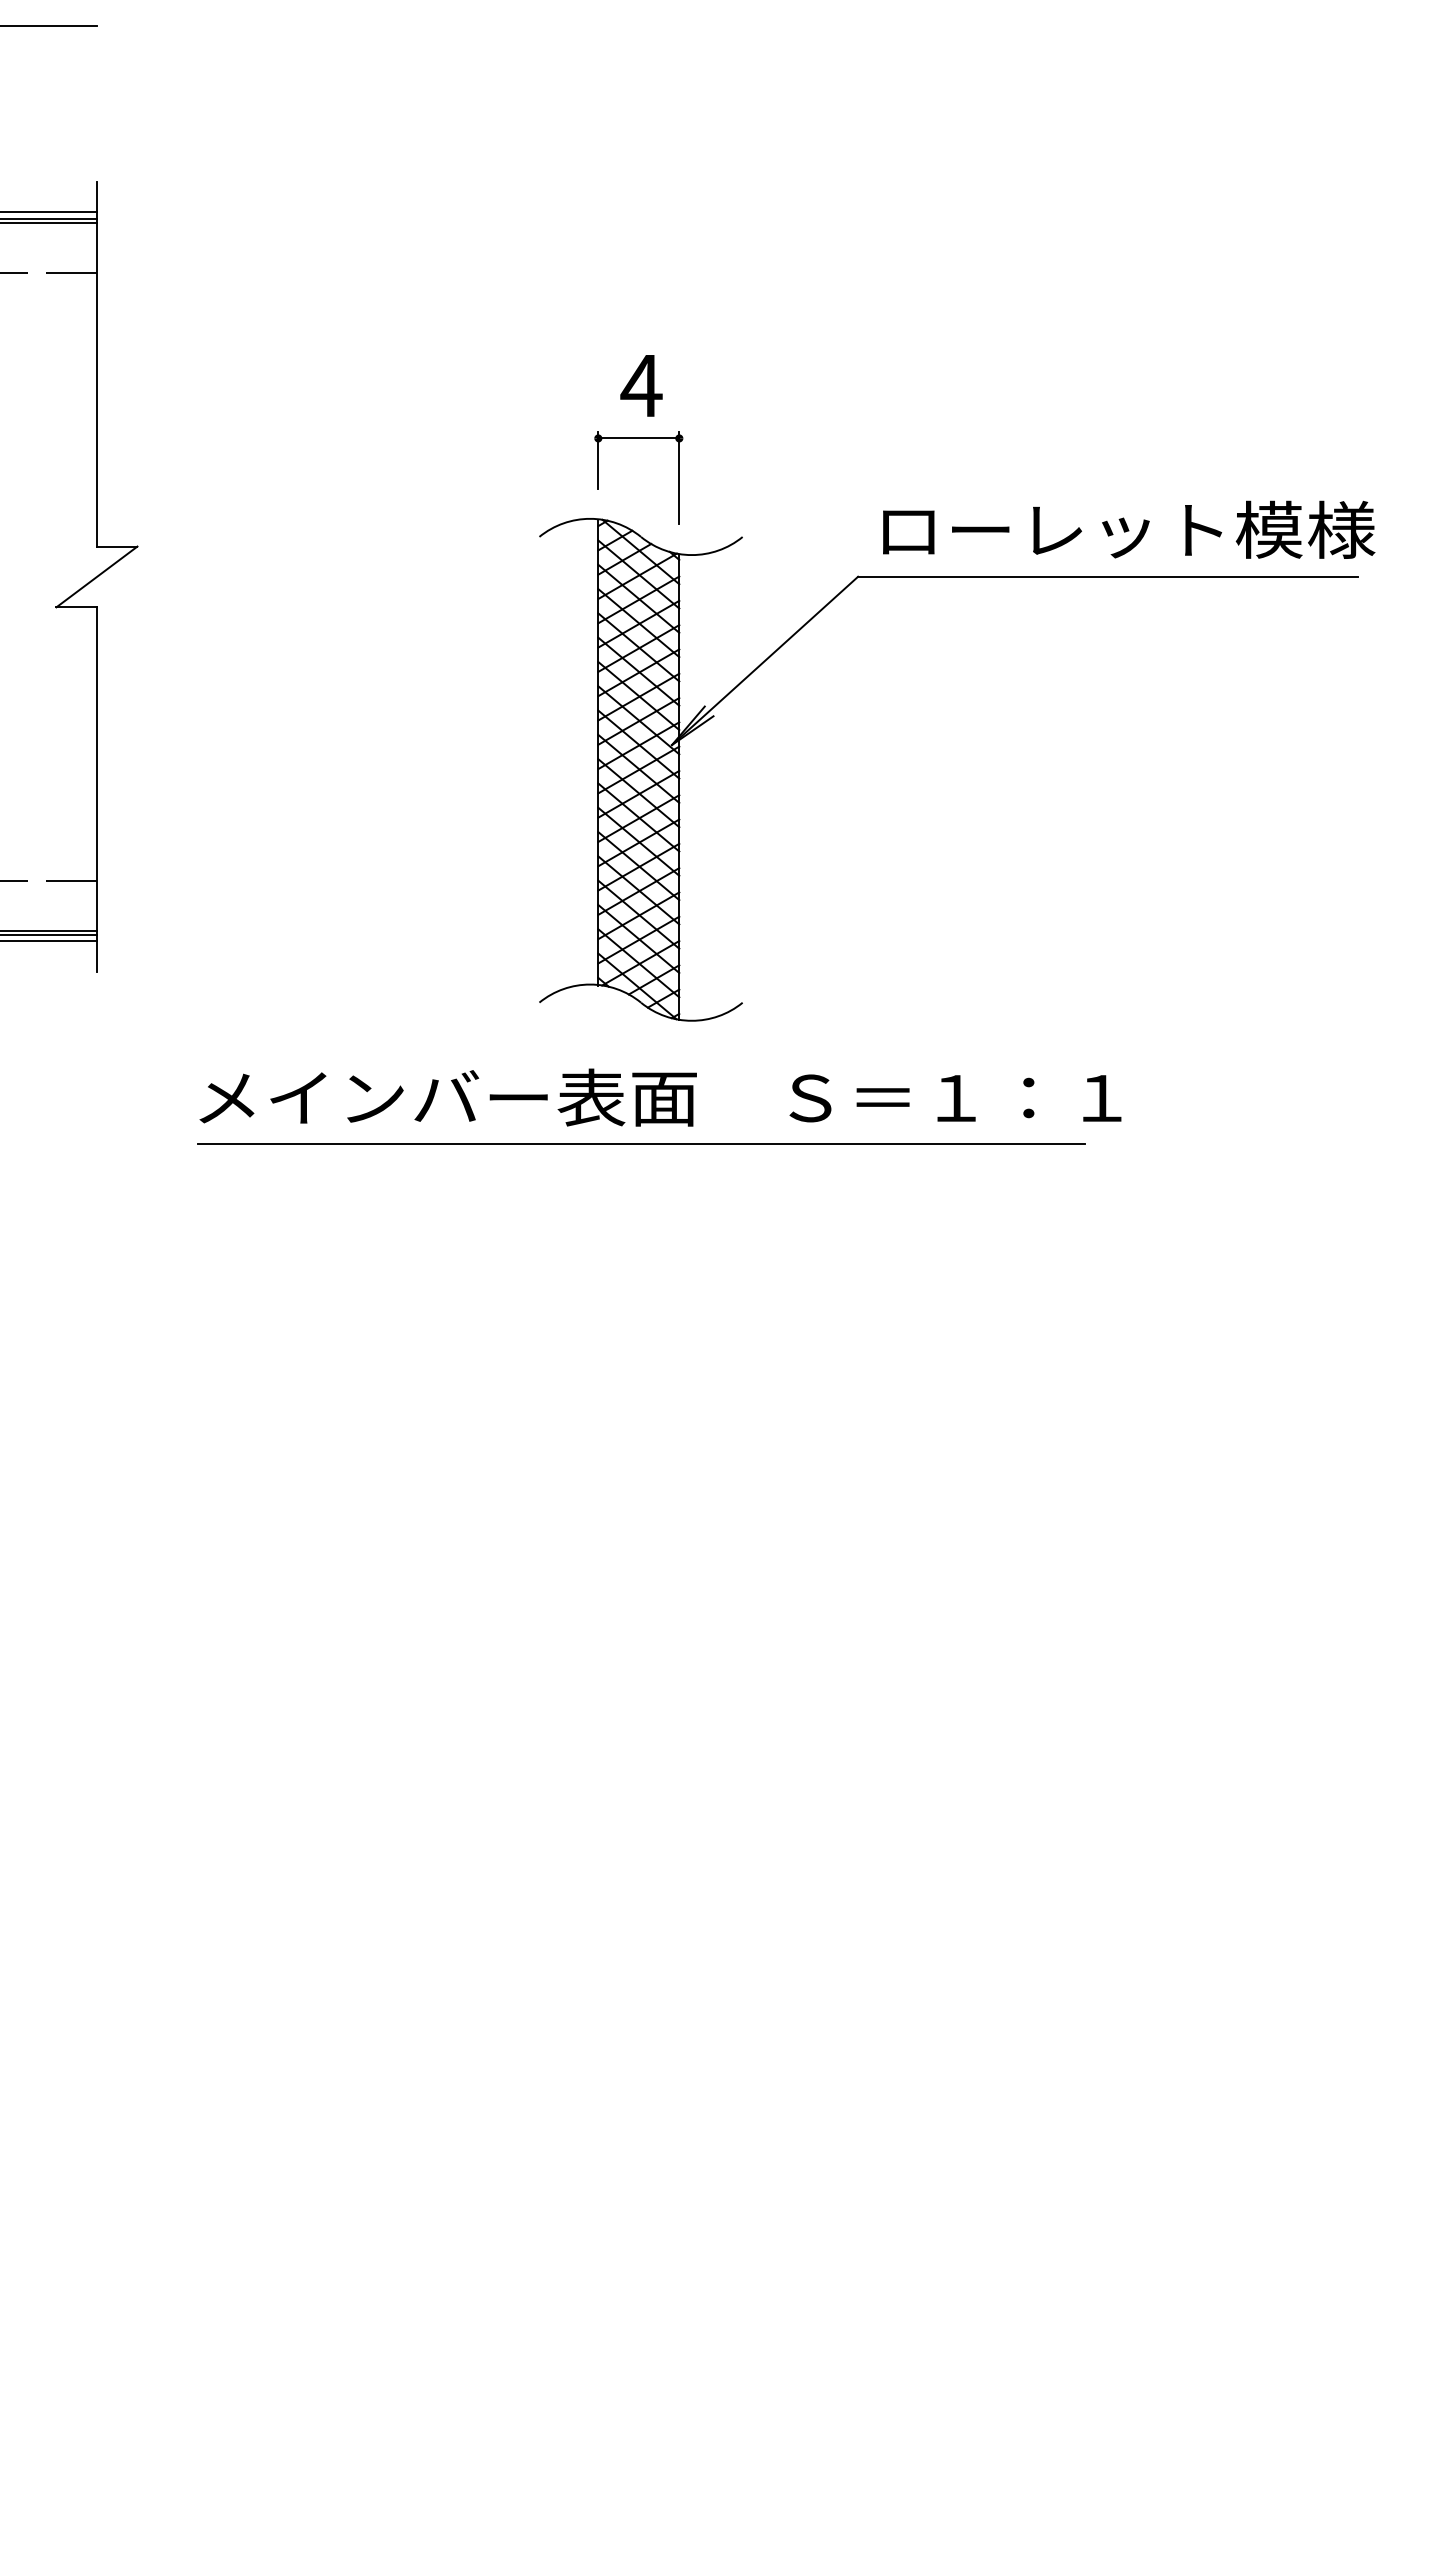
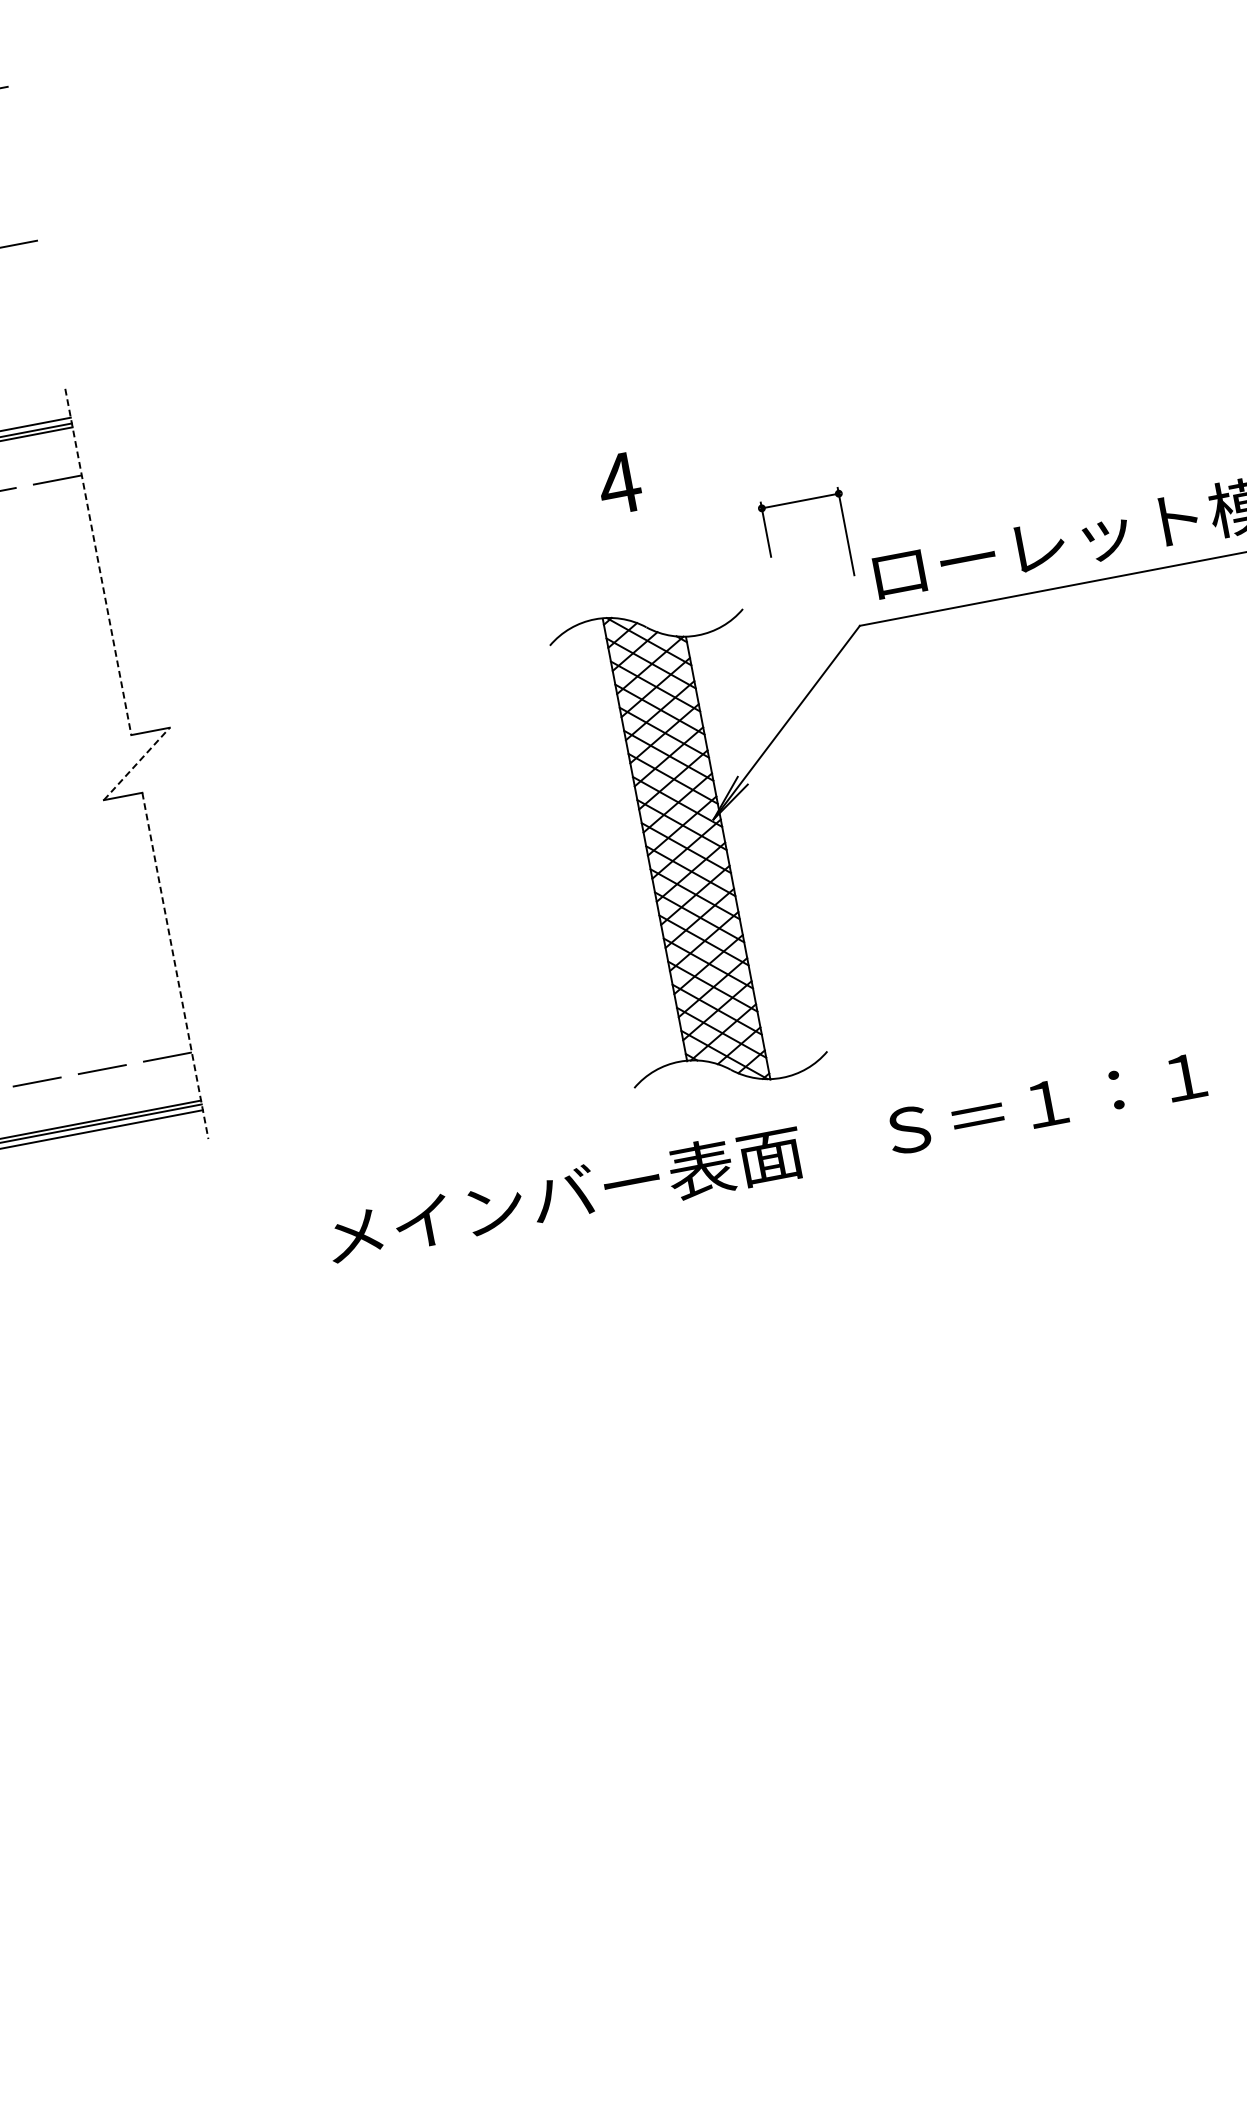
line: (96, 364) -> (97, 562), solid -> dashed
part: (638, 438) -> (800, 501), moved
line: (96, 576) -> (136, 763), solid -> dashed
line: (96, 790) -> (175, 966), solid -> dashed
line: (641, 1143) -> (756, 1203), removed

